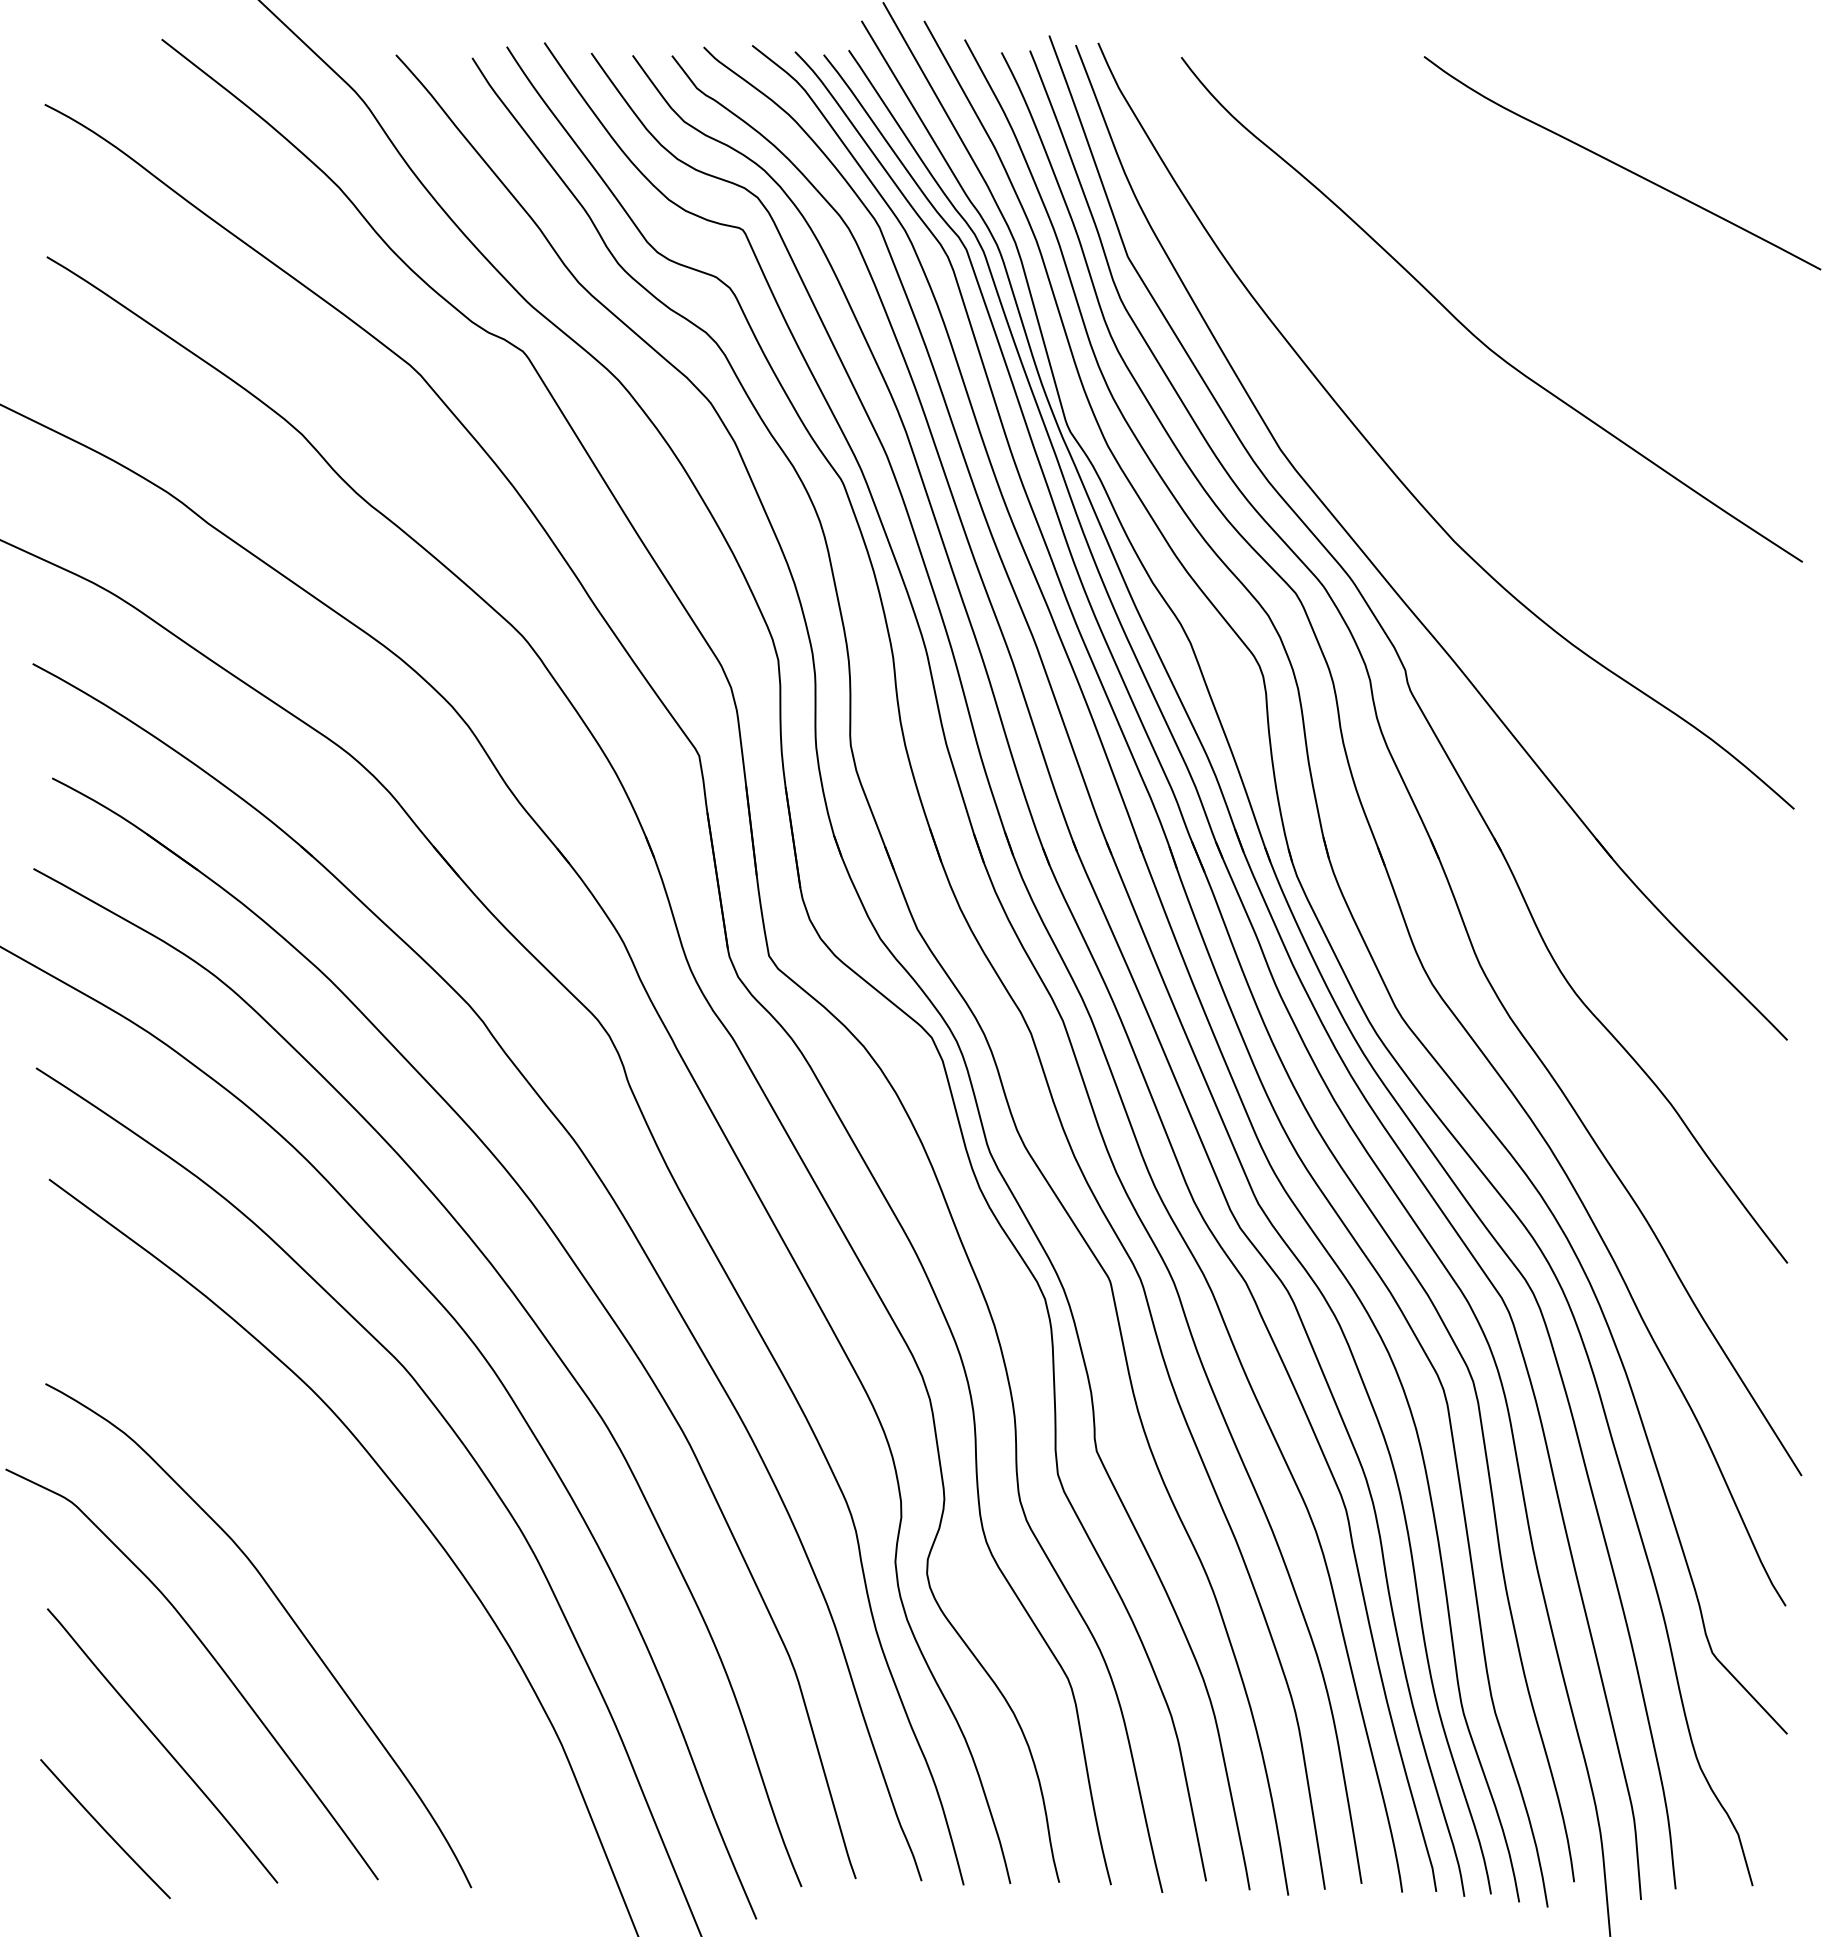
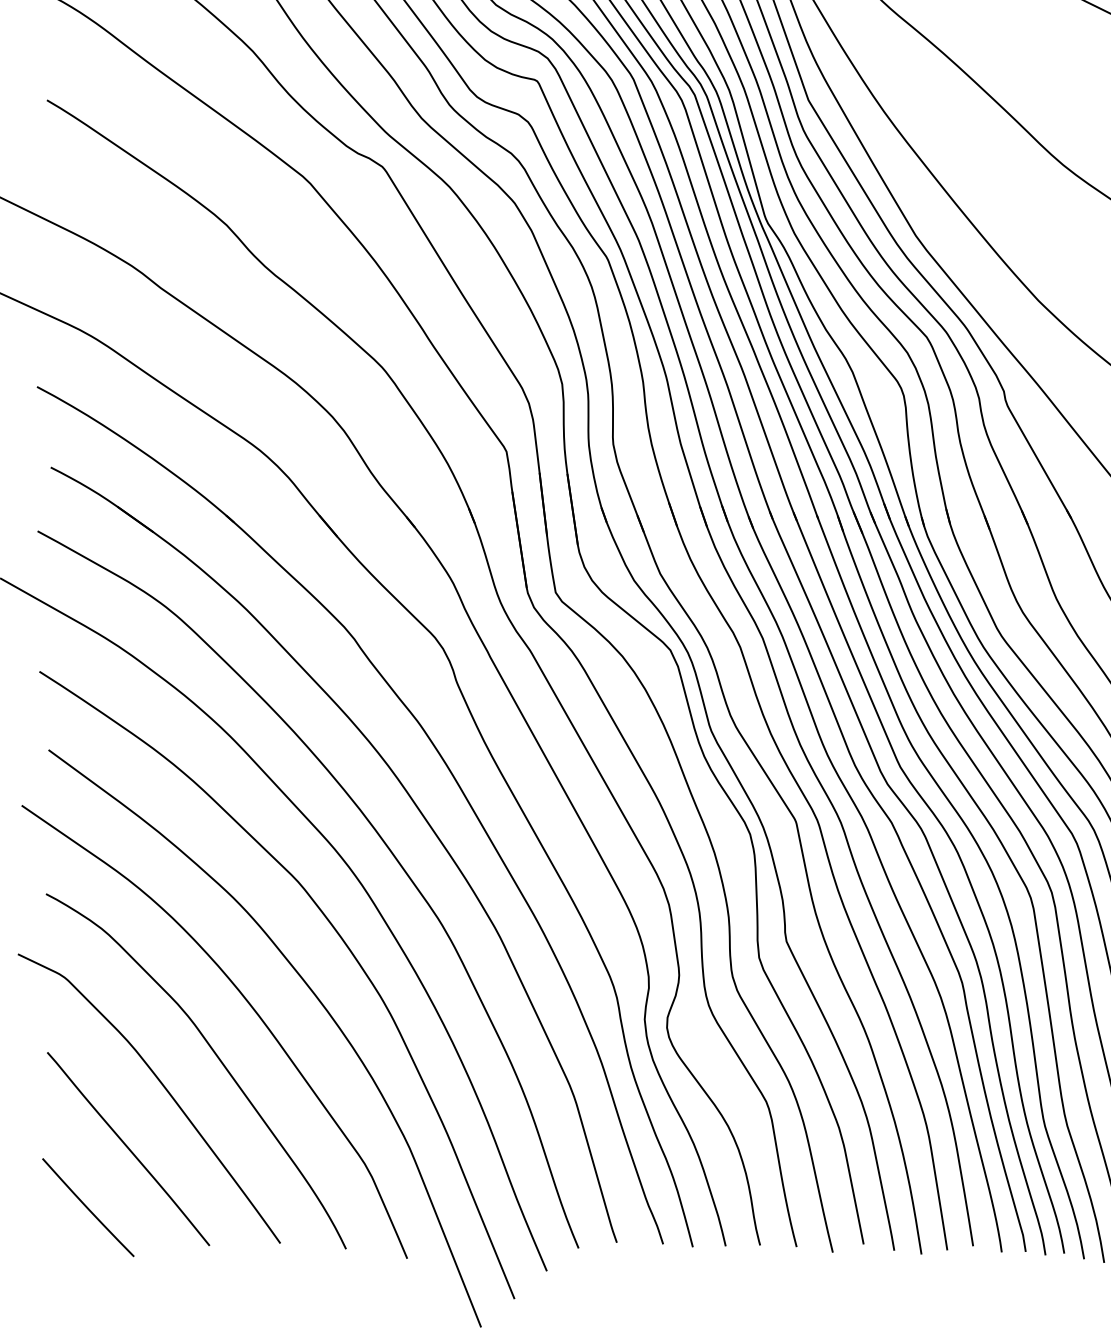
curve: (333, 1540) -> (248, 1004), added

